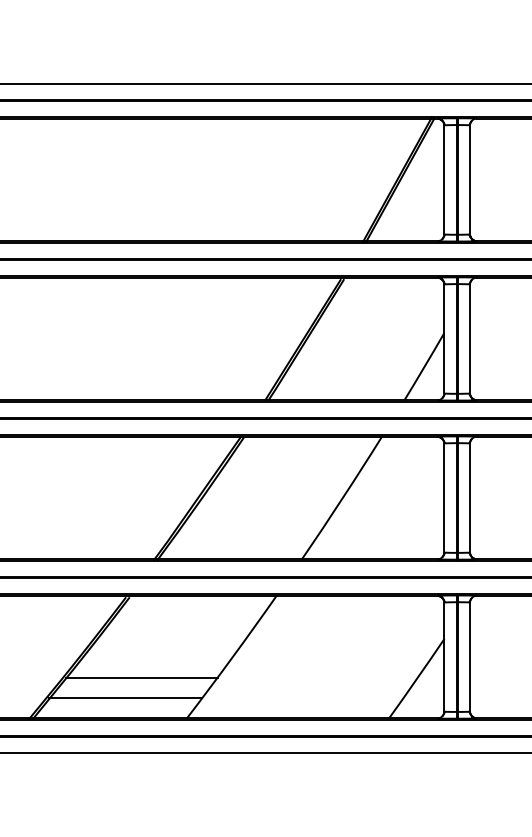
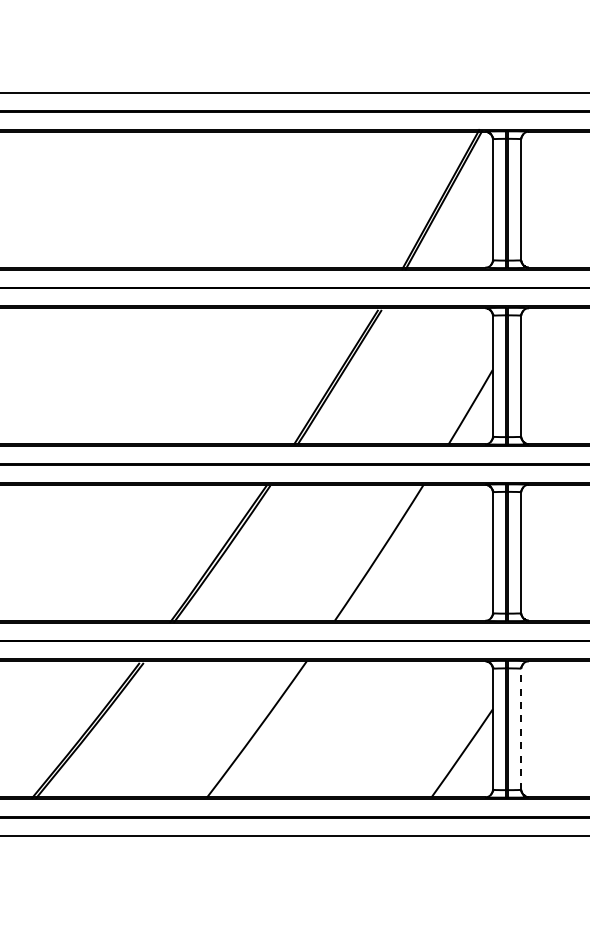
line: (470, 656) -> (521, 728), solid -> dashed
line: (142, 678) -> (157, 752), removed
line: (124, 697) -> (138, 774), removed

